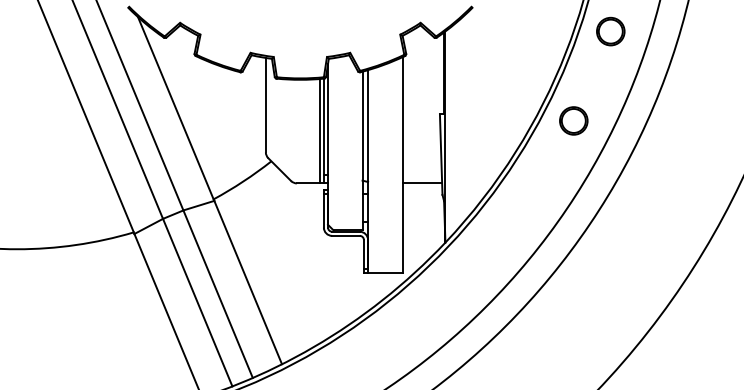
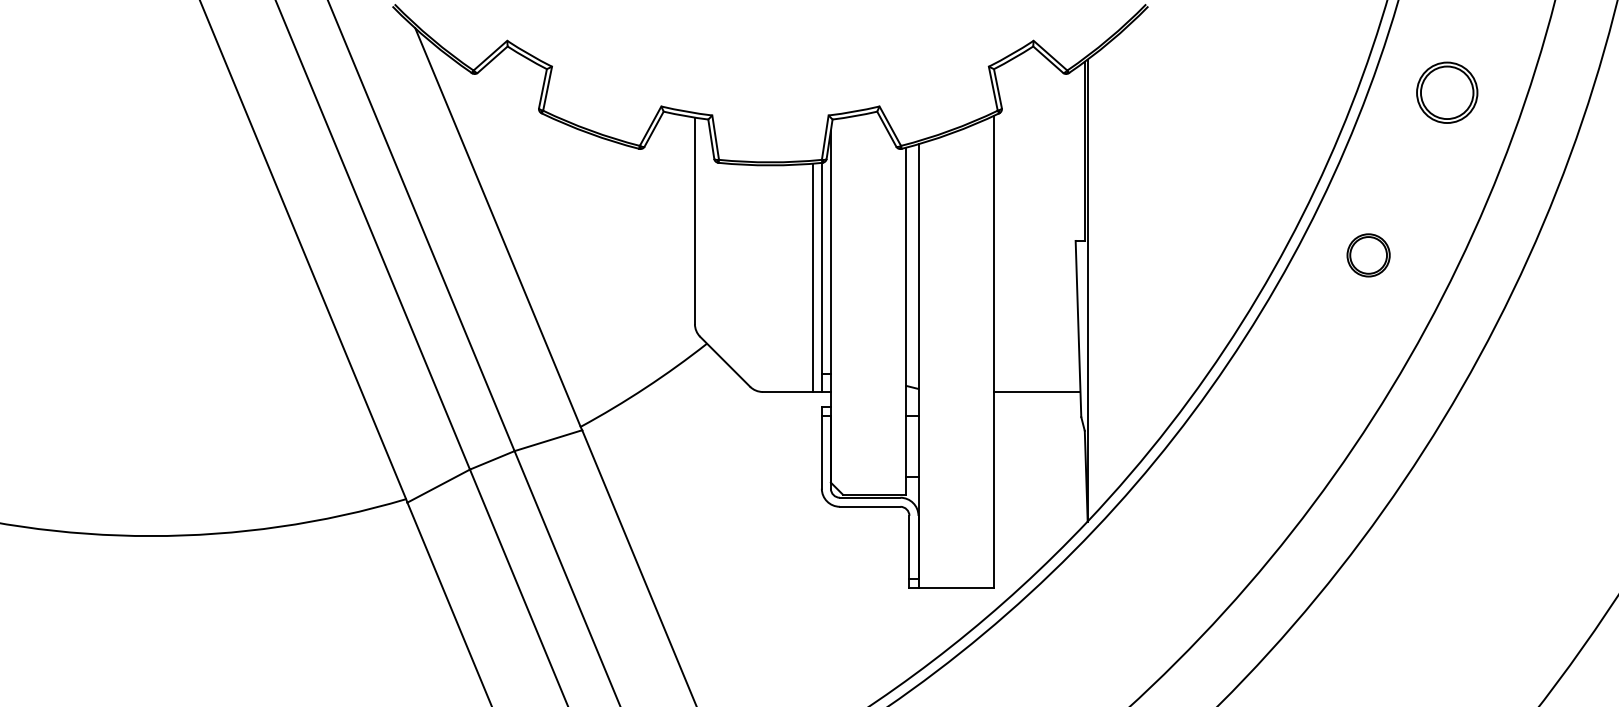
part: (610, 31) -> (1446, 92), moved
part: (573, 120) -> (1367, 254), size x0.7

